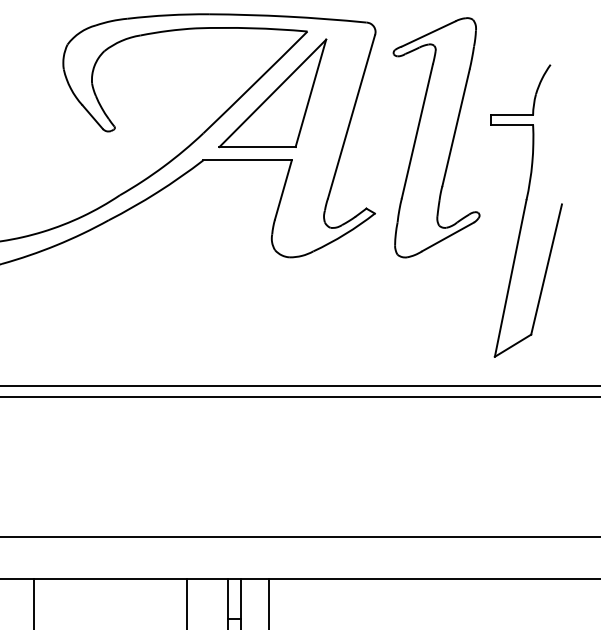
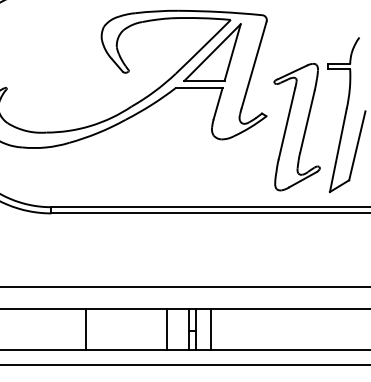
part: (435, 136) -> (296, 126), moved

